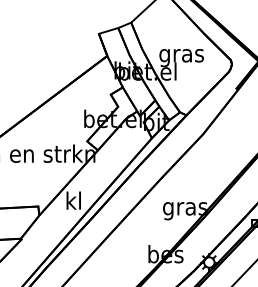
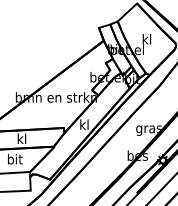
text: (180, 55) -> (146, 40), gras -> kl

